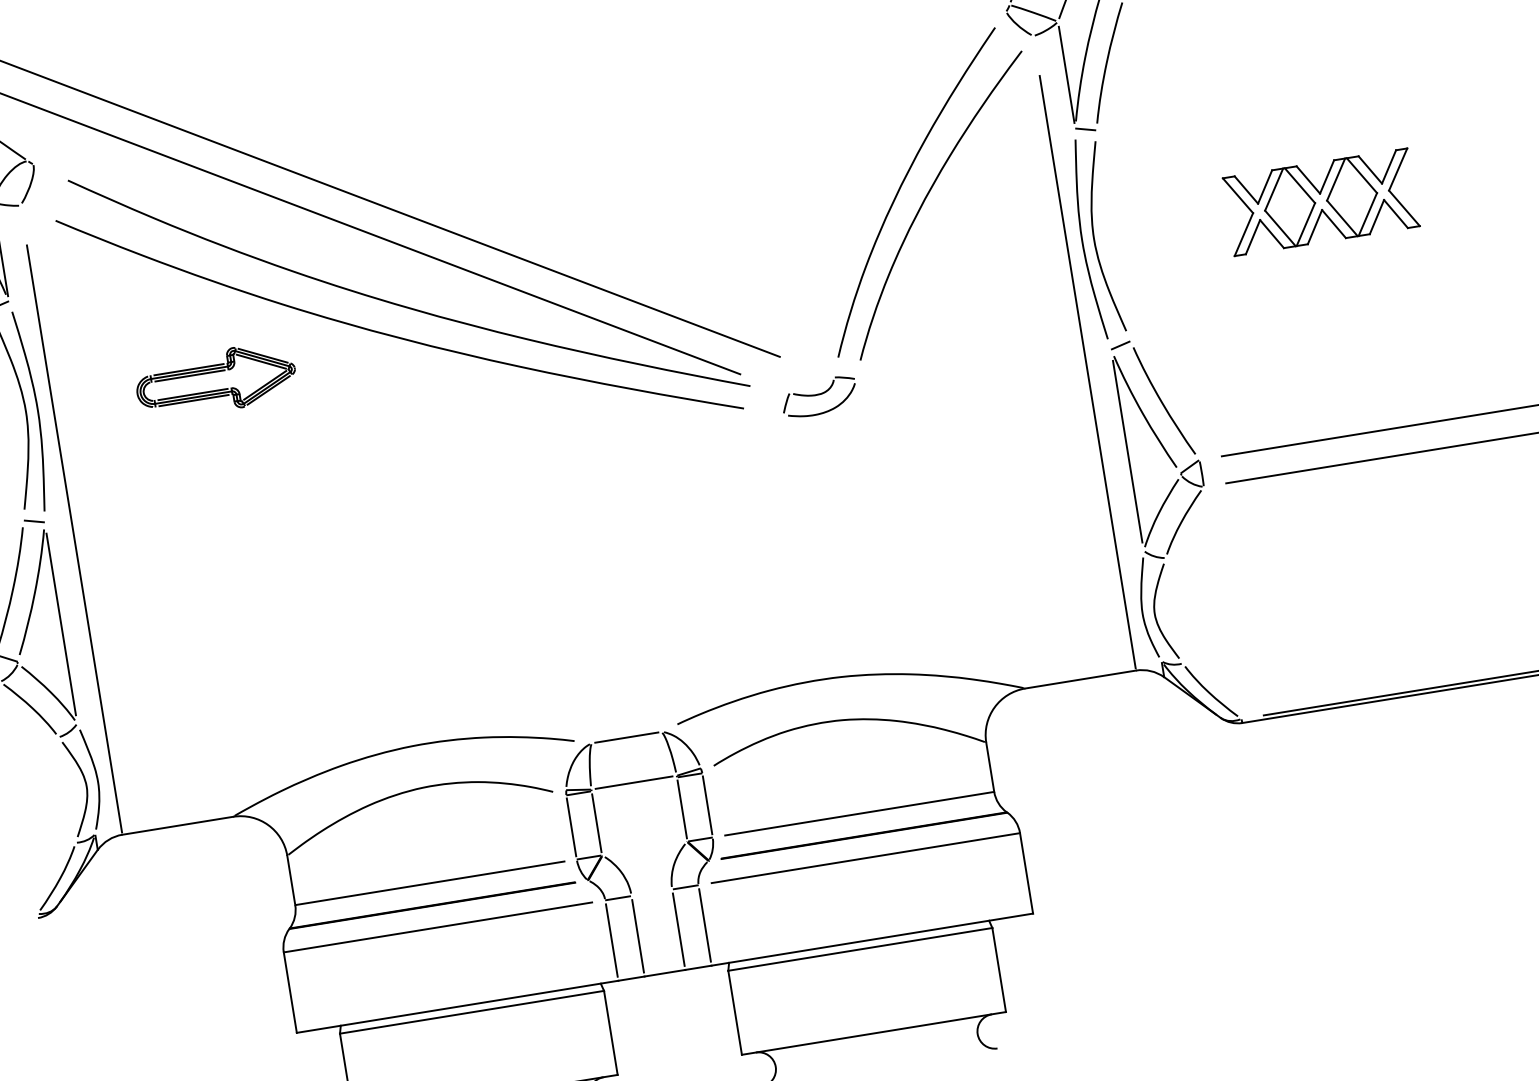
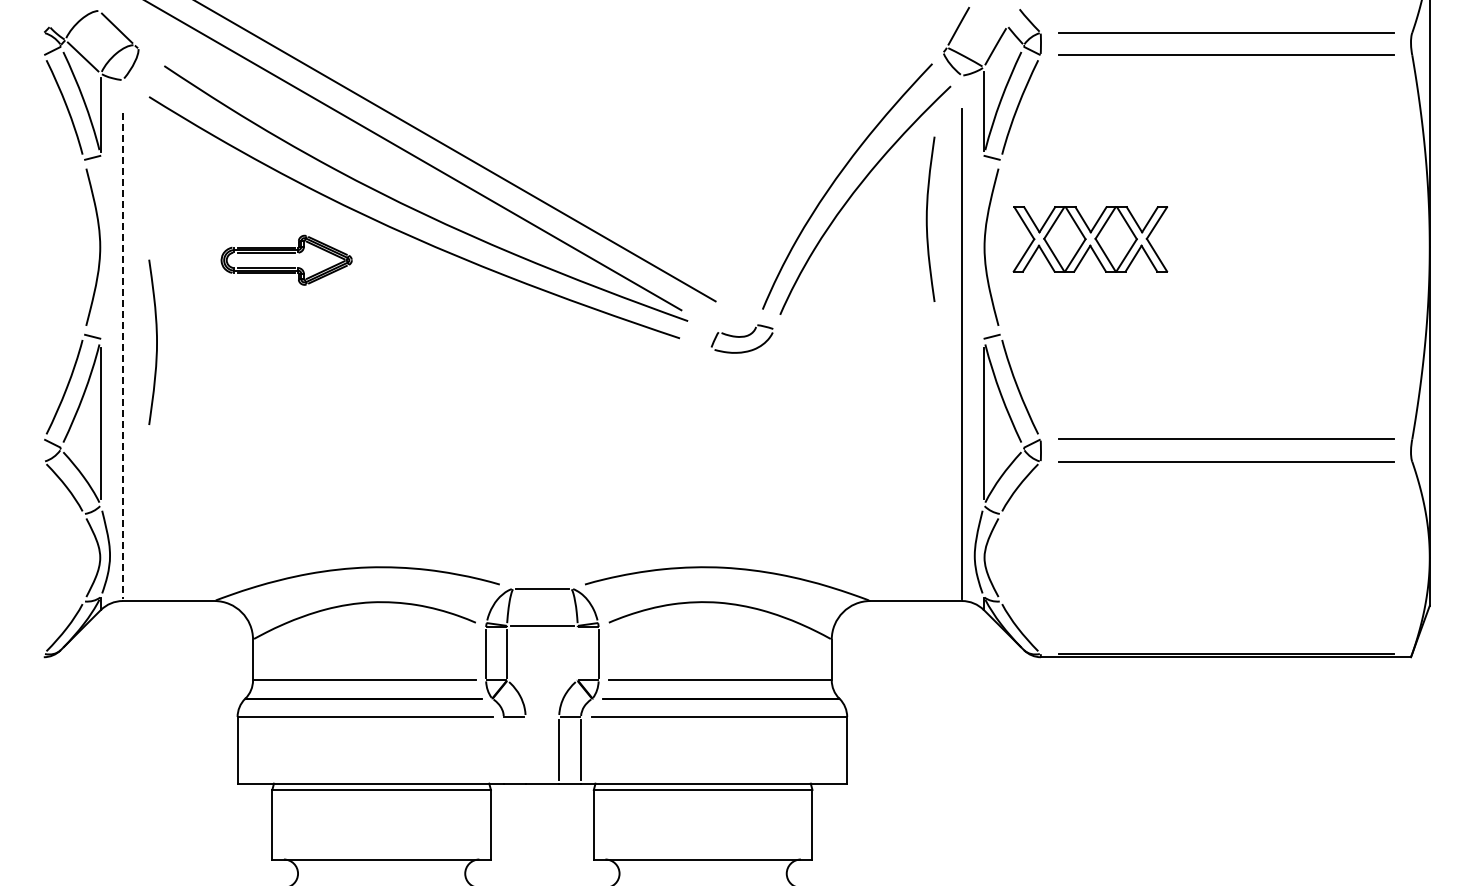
part: (1321, 202) -> (1090, 239), moved
curve: (1082, 239) -> (927, 218), moved
part: (215, 380) -> (286, 259), moved
curve: (37, 409) -> (156, 341), moved
line: (74, 539) -> (122, 356), solid -> dashed
line: (681, 809) -> (577, 653), removed
line: (638, 936) -> (525, 750), removed
line: (611, 940) -> (503, 750), removed

